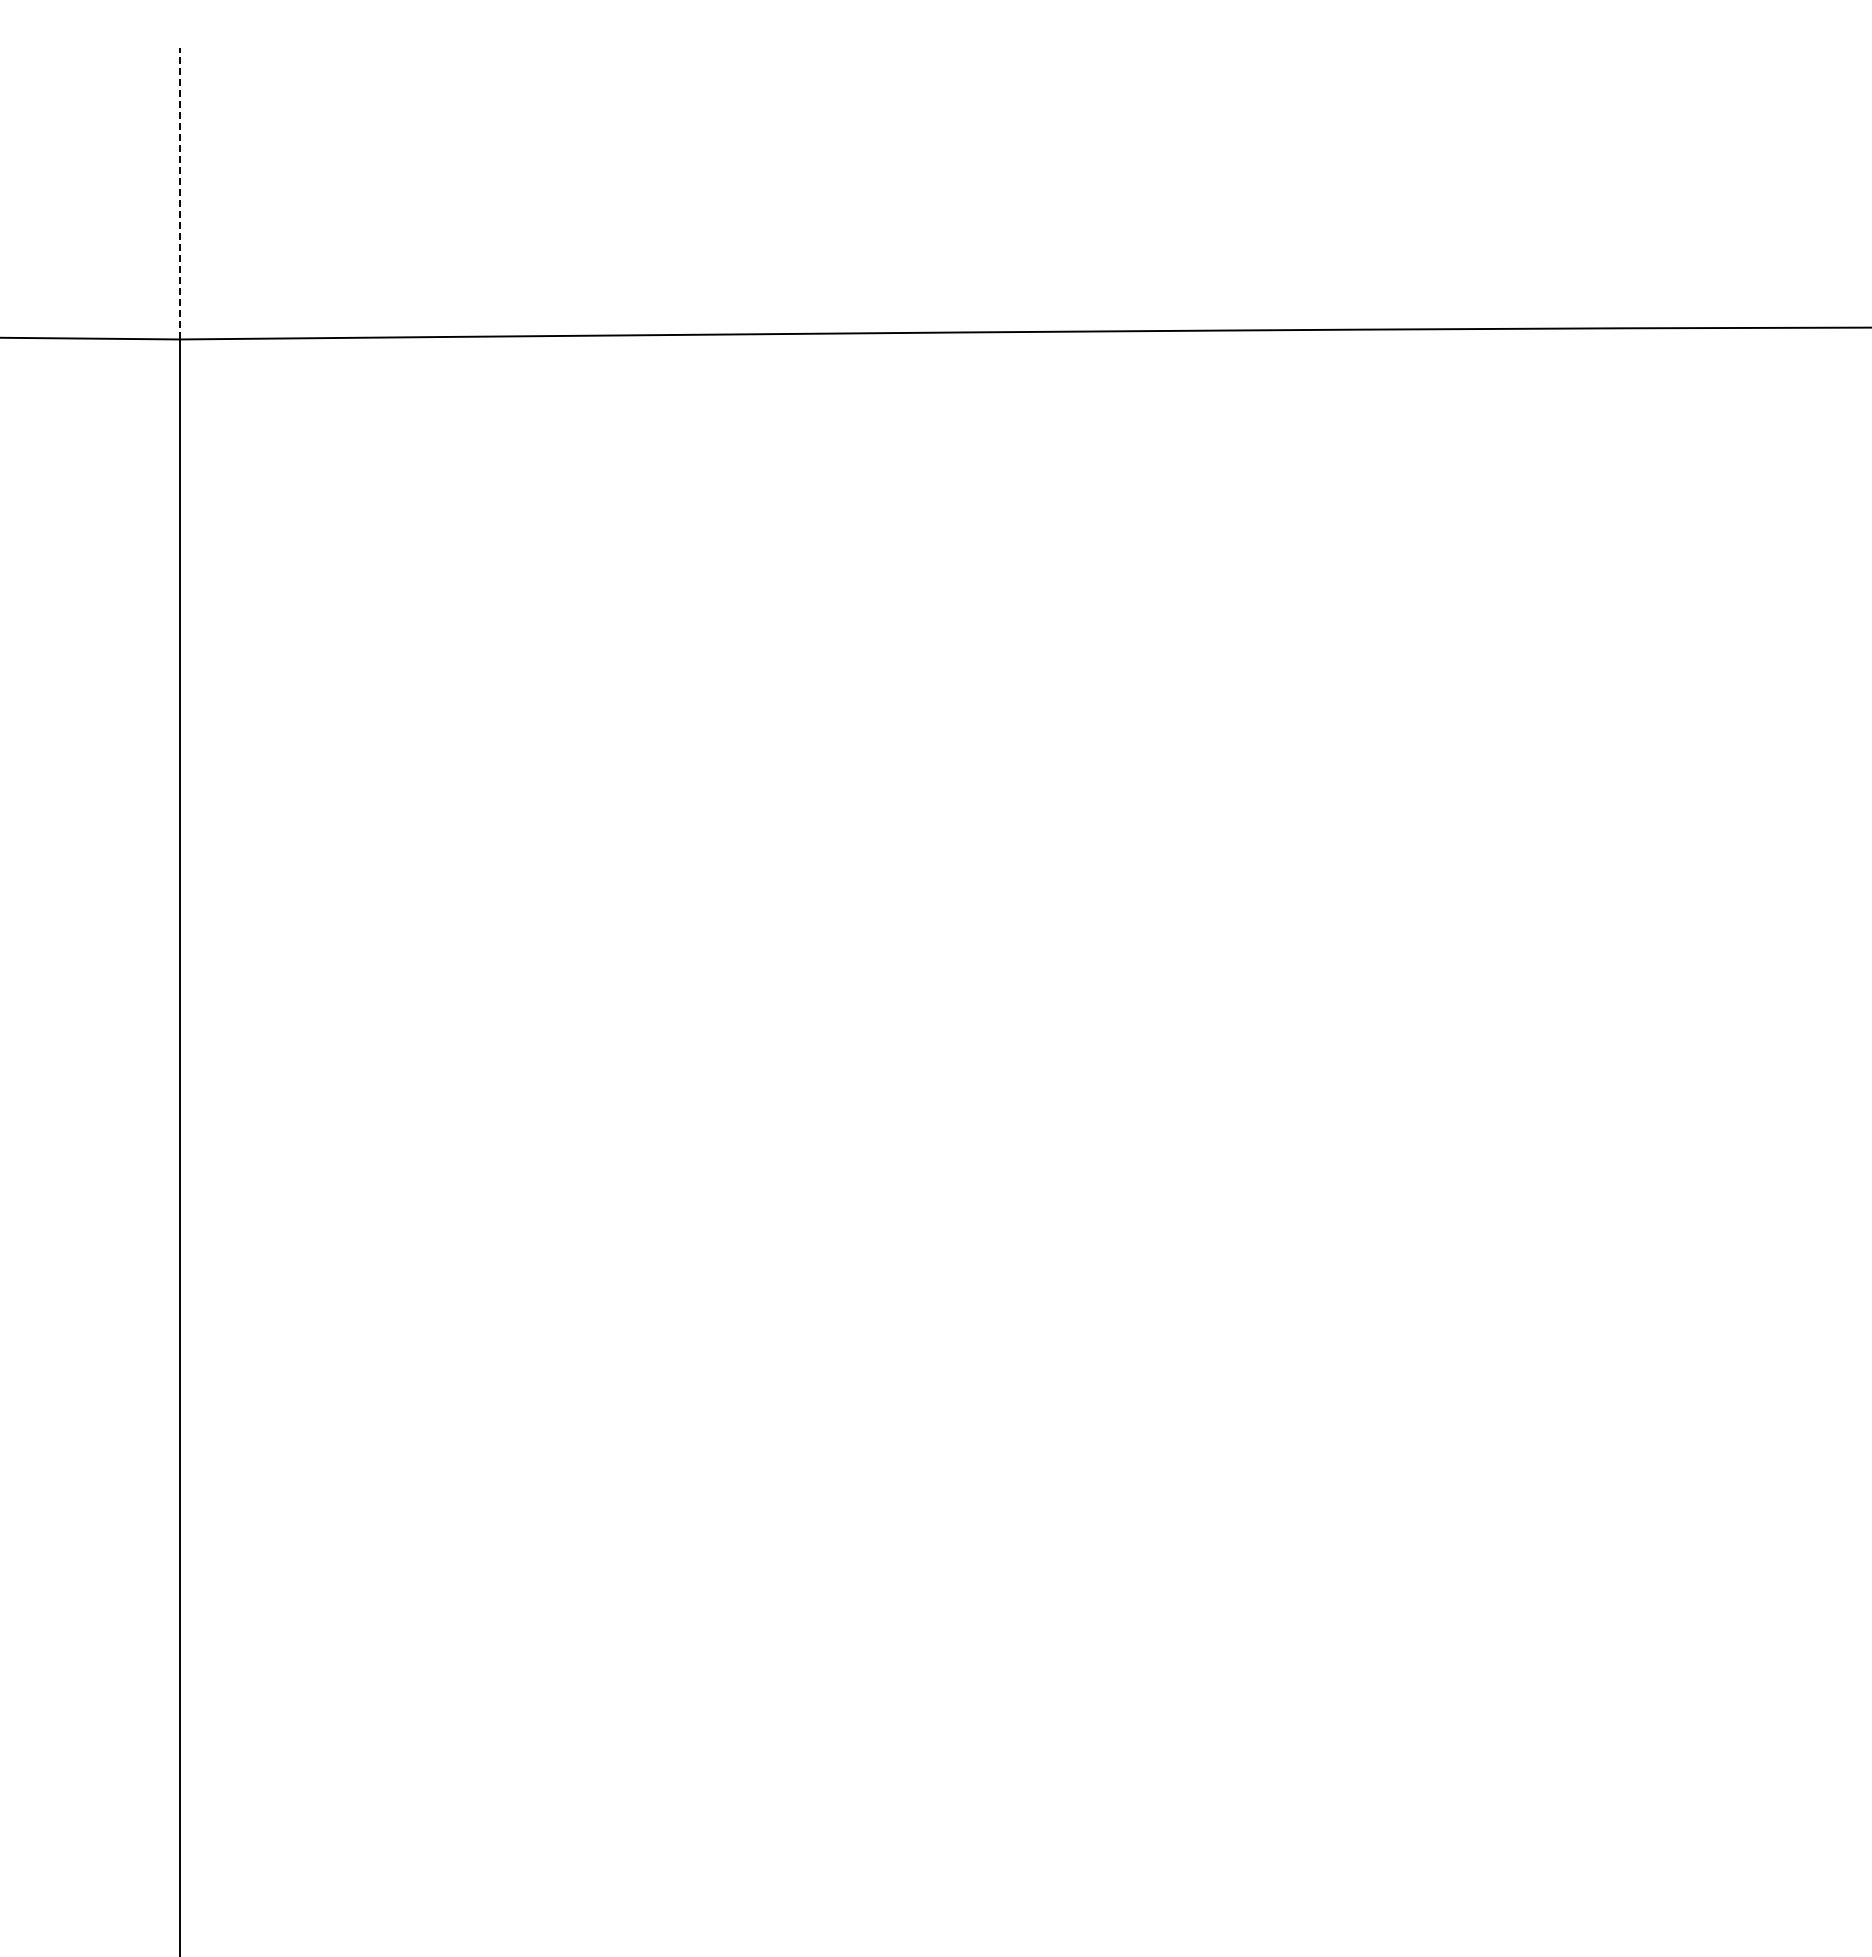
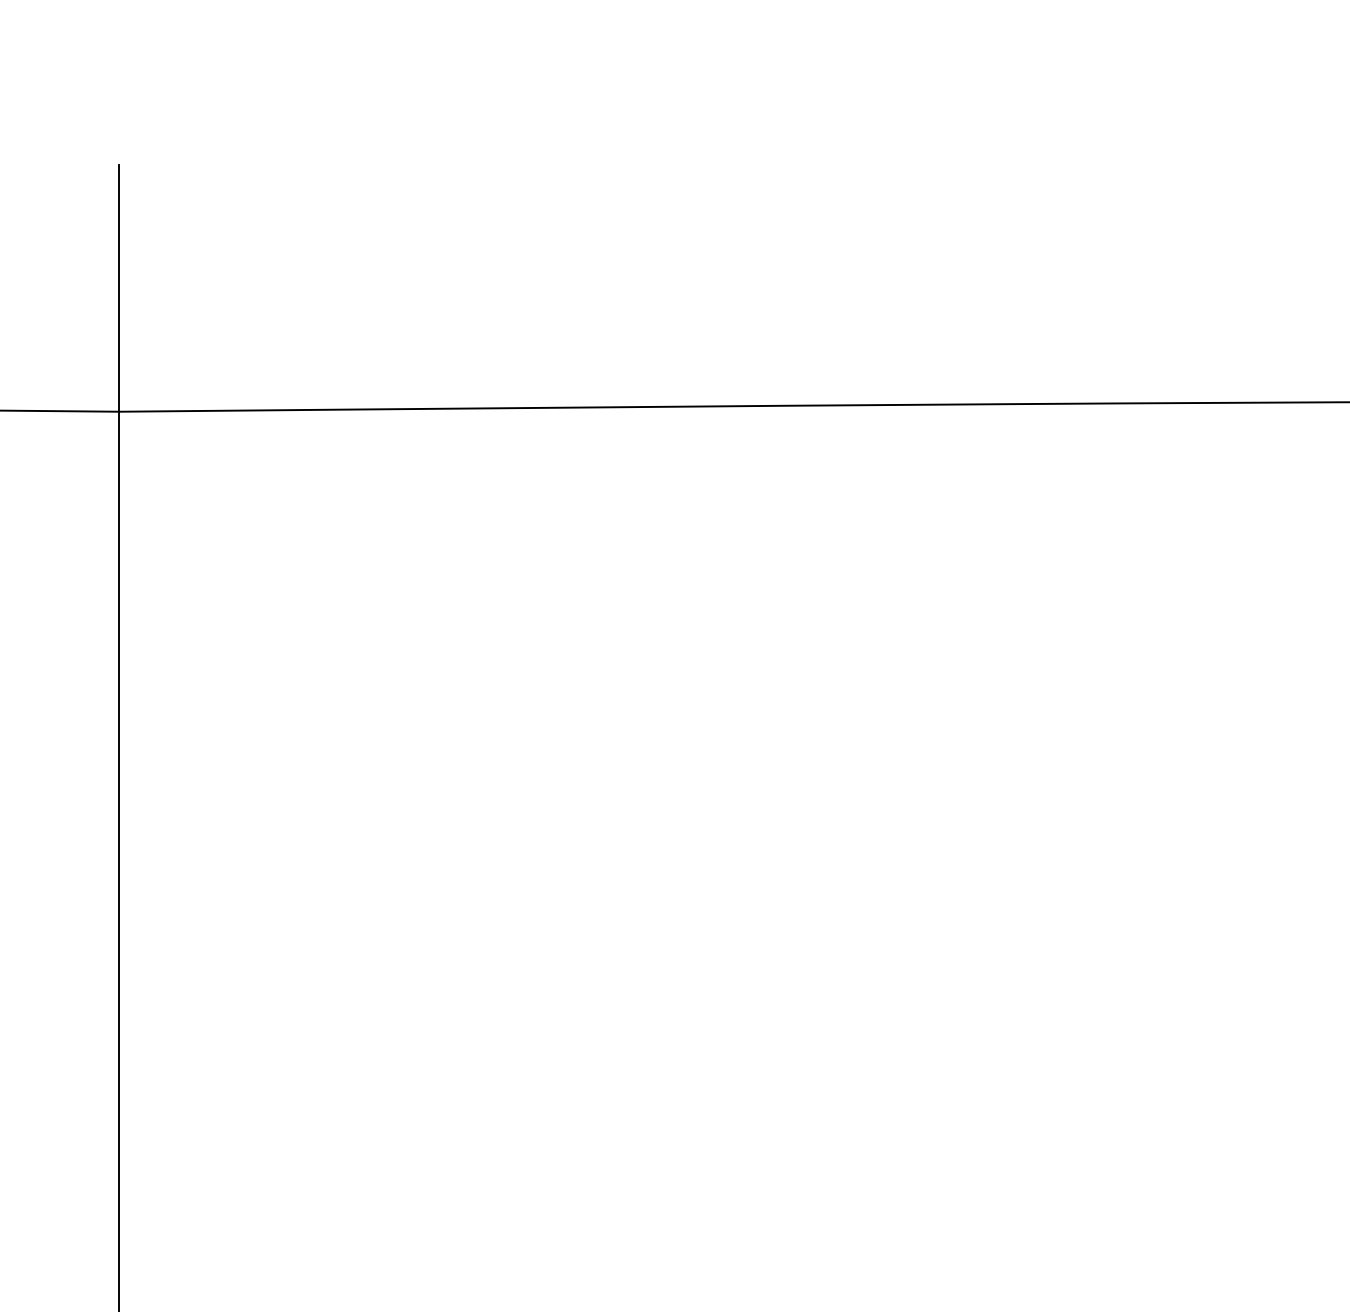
line: (179, 193) -> (118, 288), dashed -> solid

